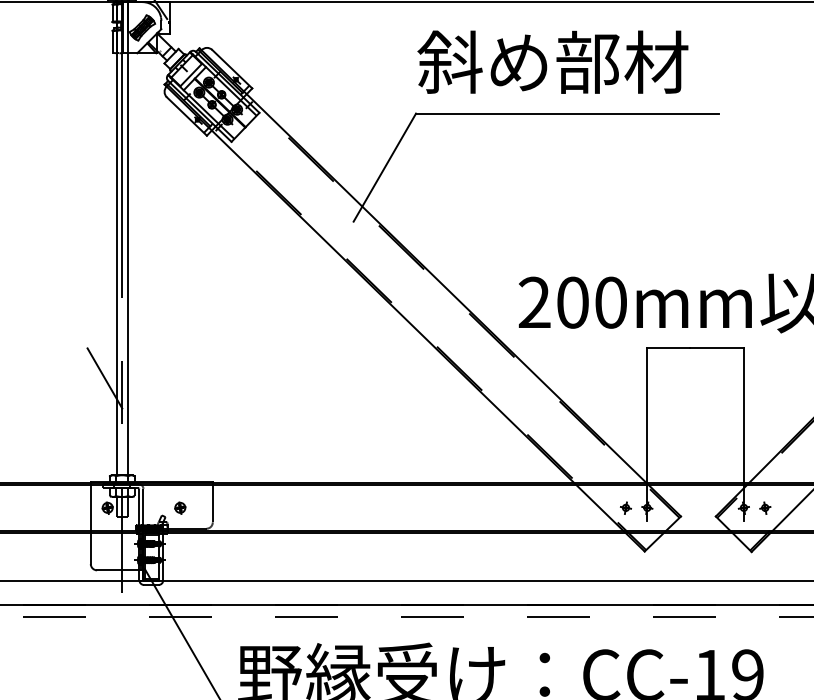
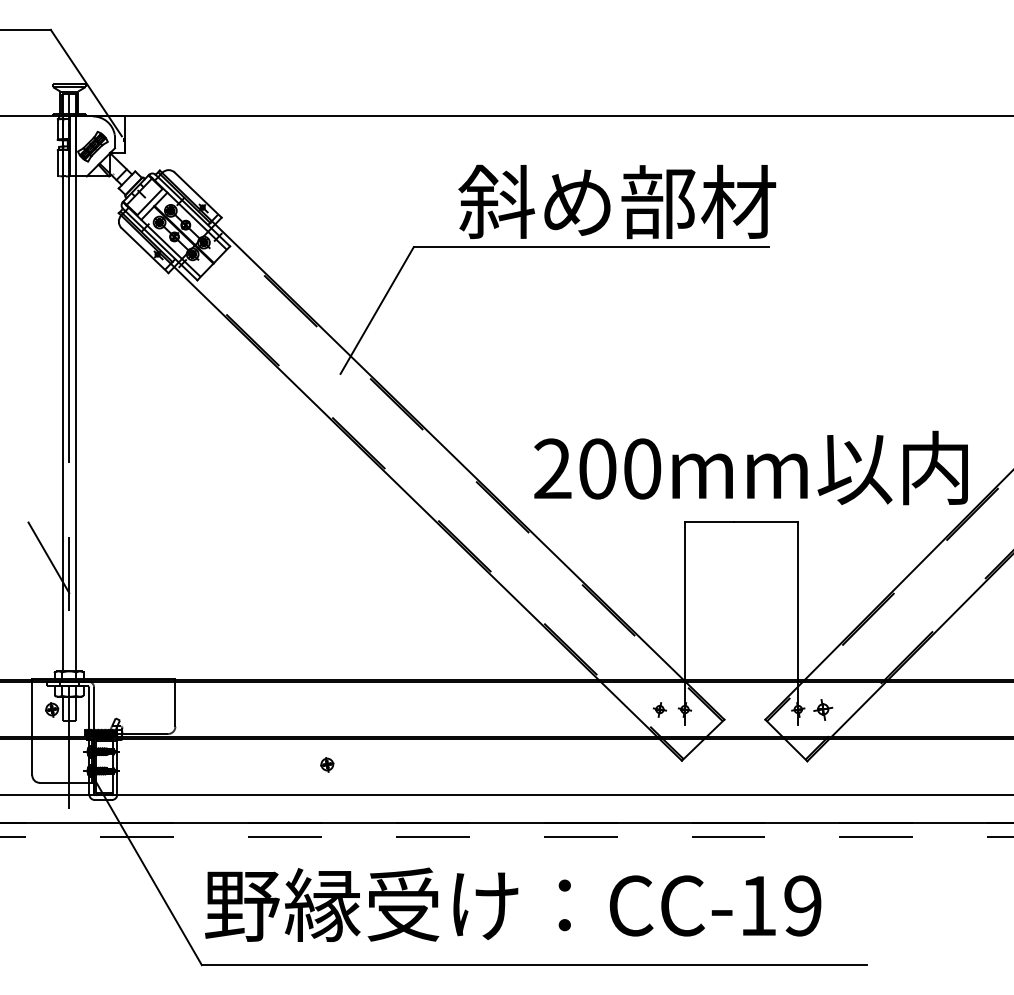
text: (553, 61) -> (617, 201), moved
part: (180, 507) -> (327, 764), moved
part: (765, 507) -> (823, 709), size x1.4

